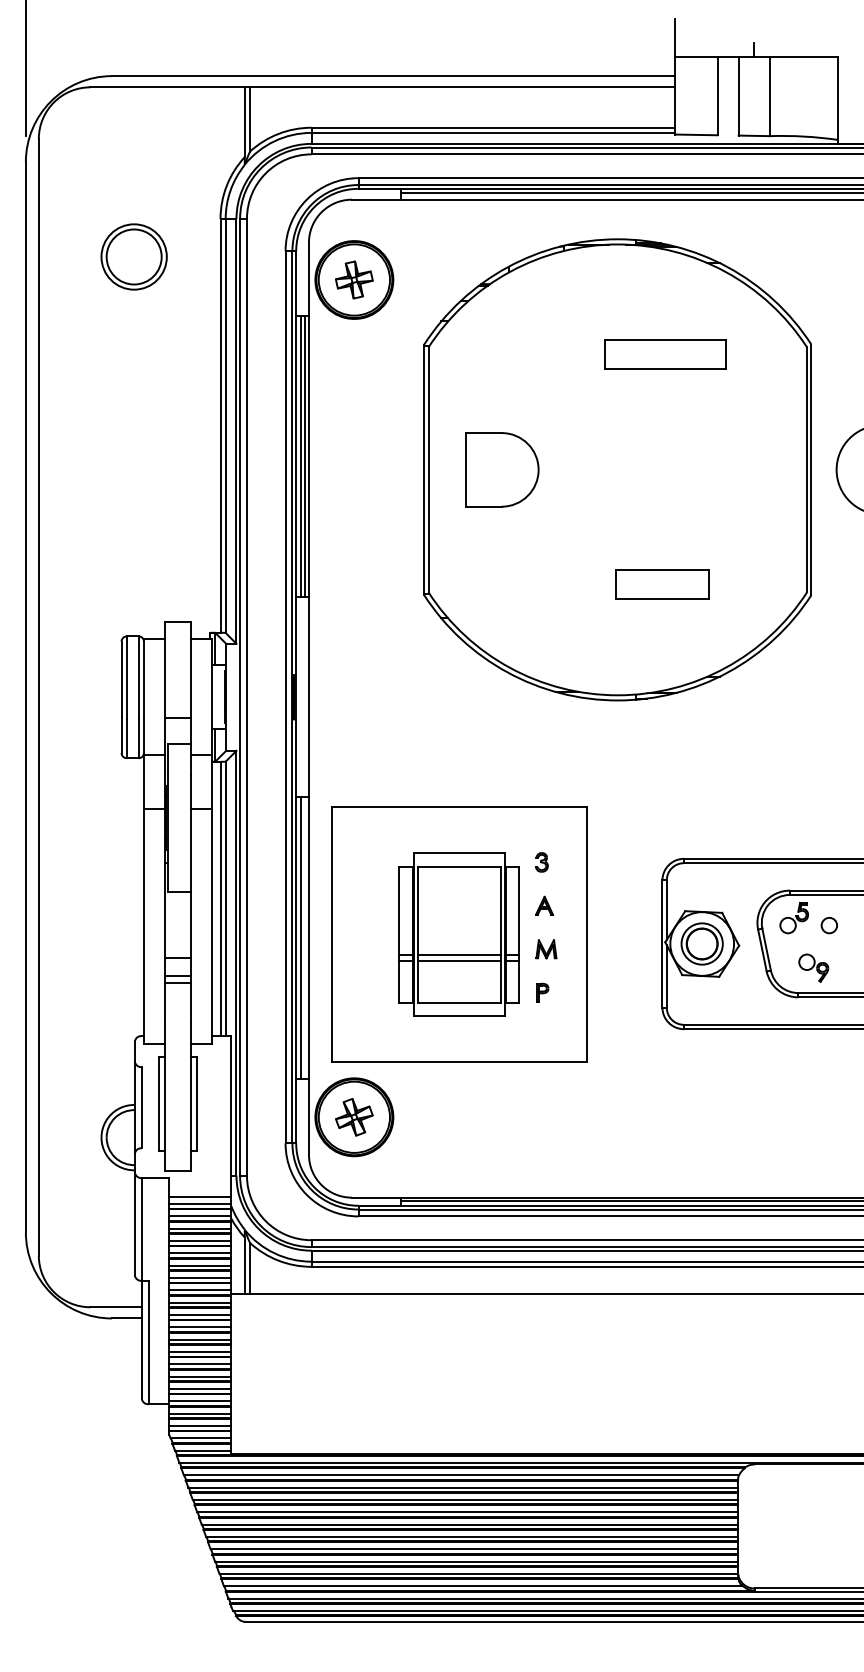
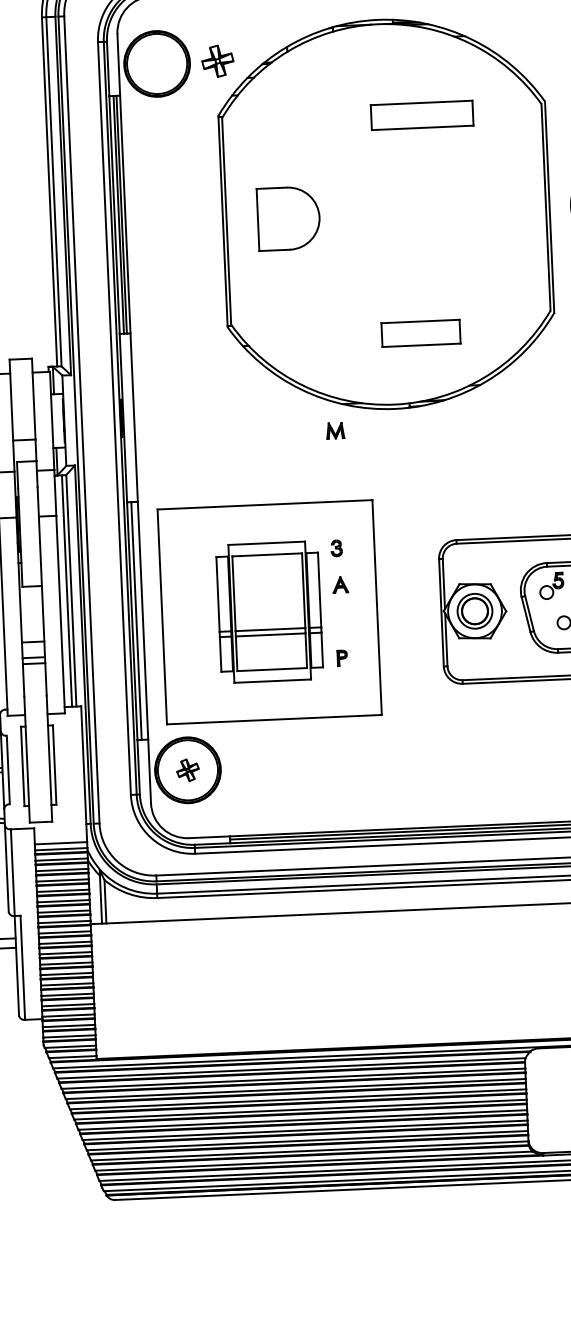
part: (354, 279) -> (217, 60), moved
part: (662, 584) -> (420, 333), moved
part: (546, 949) -> (335, 431), moved
part: (354, 1117) -> (188, 770), size x0.7

